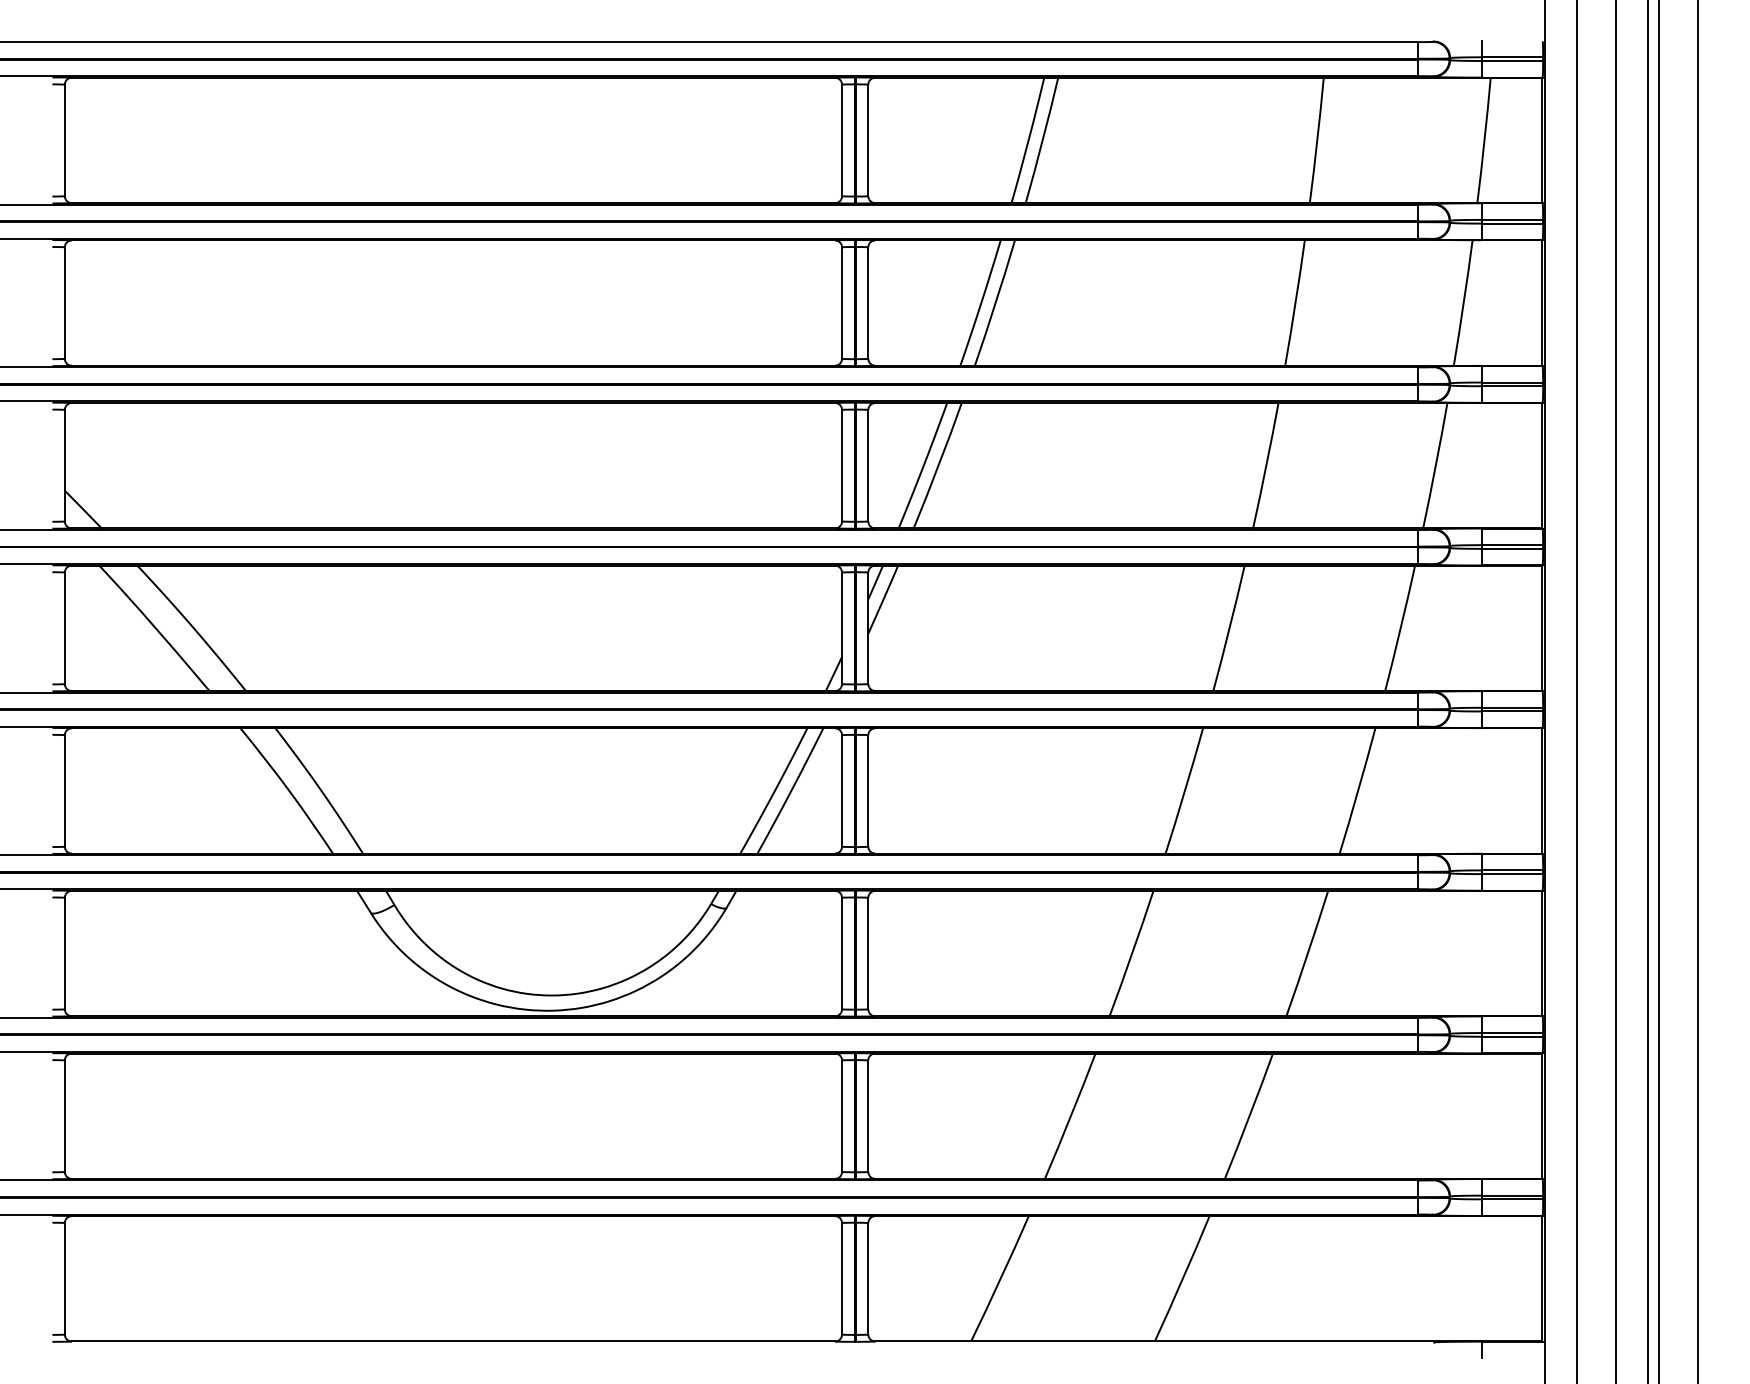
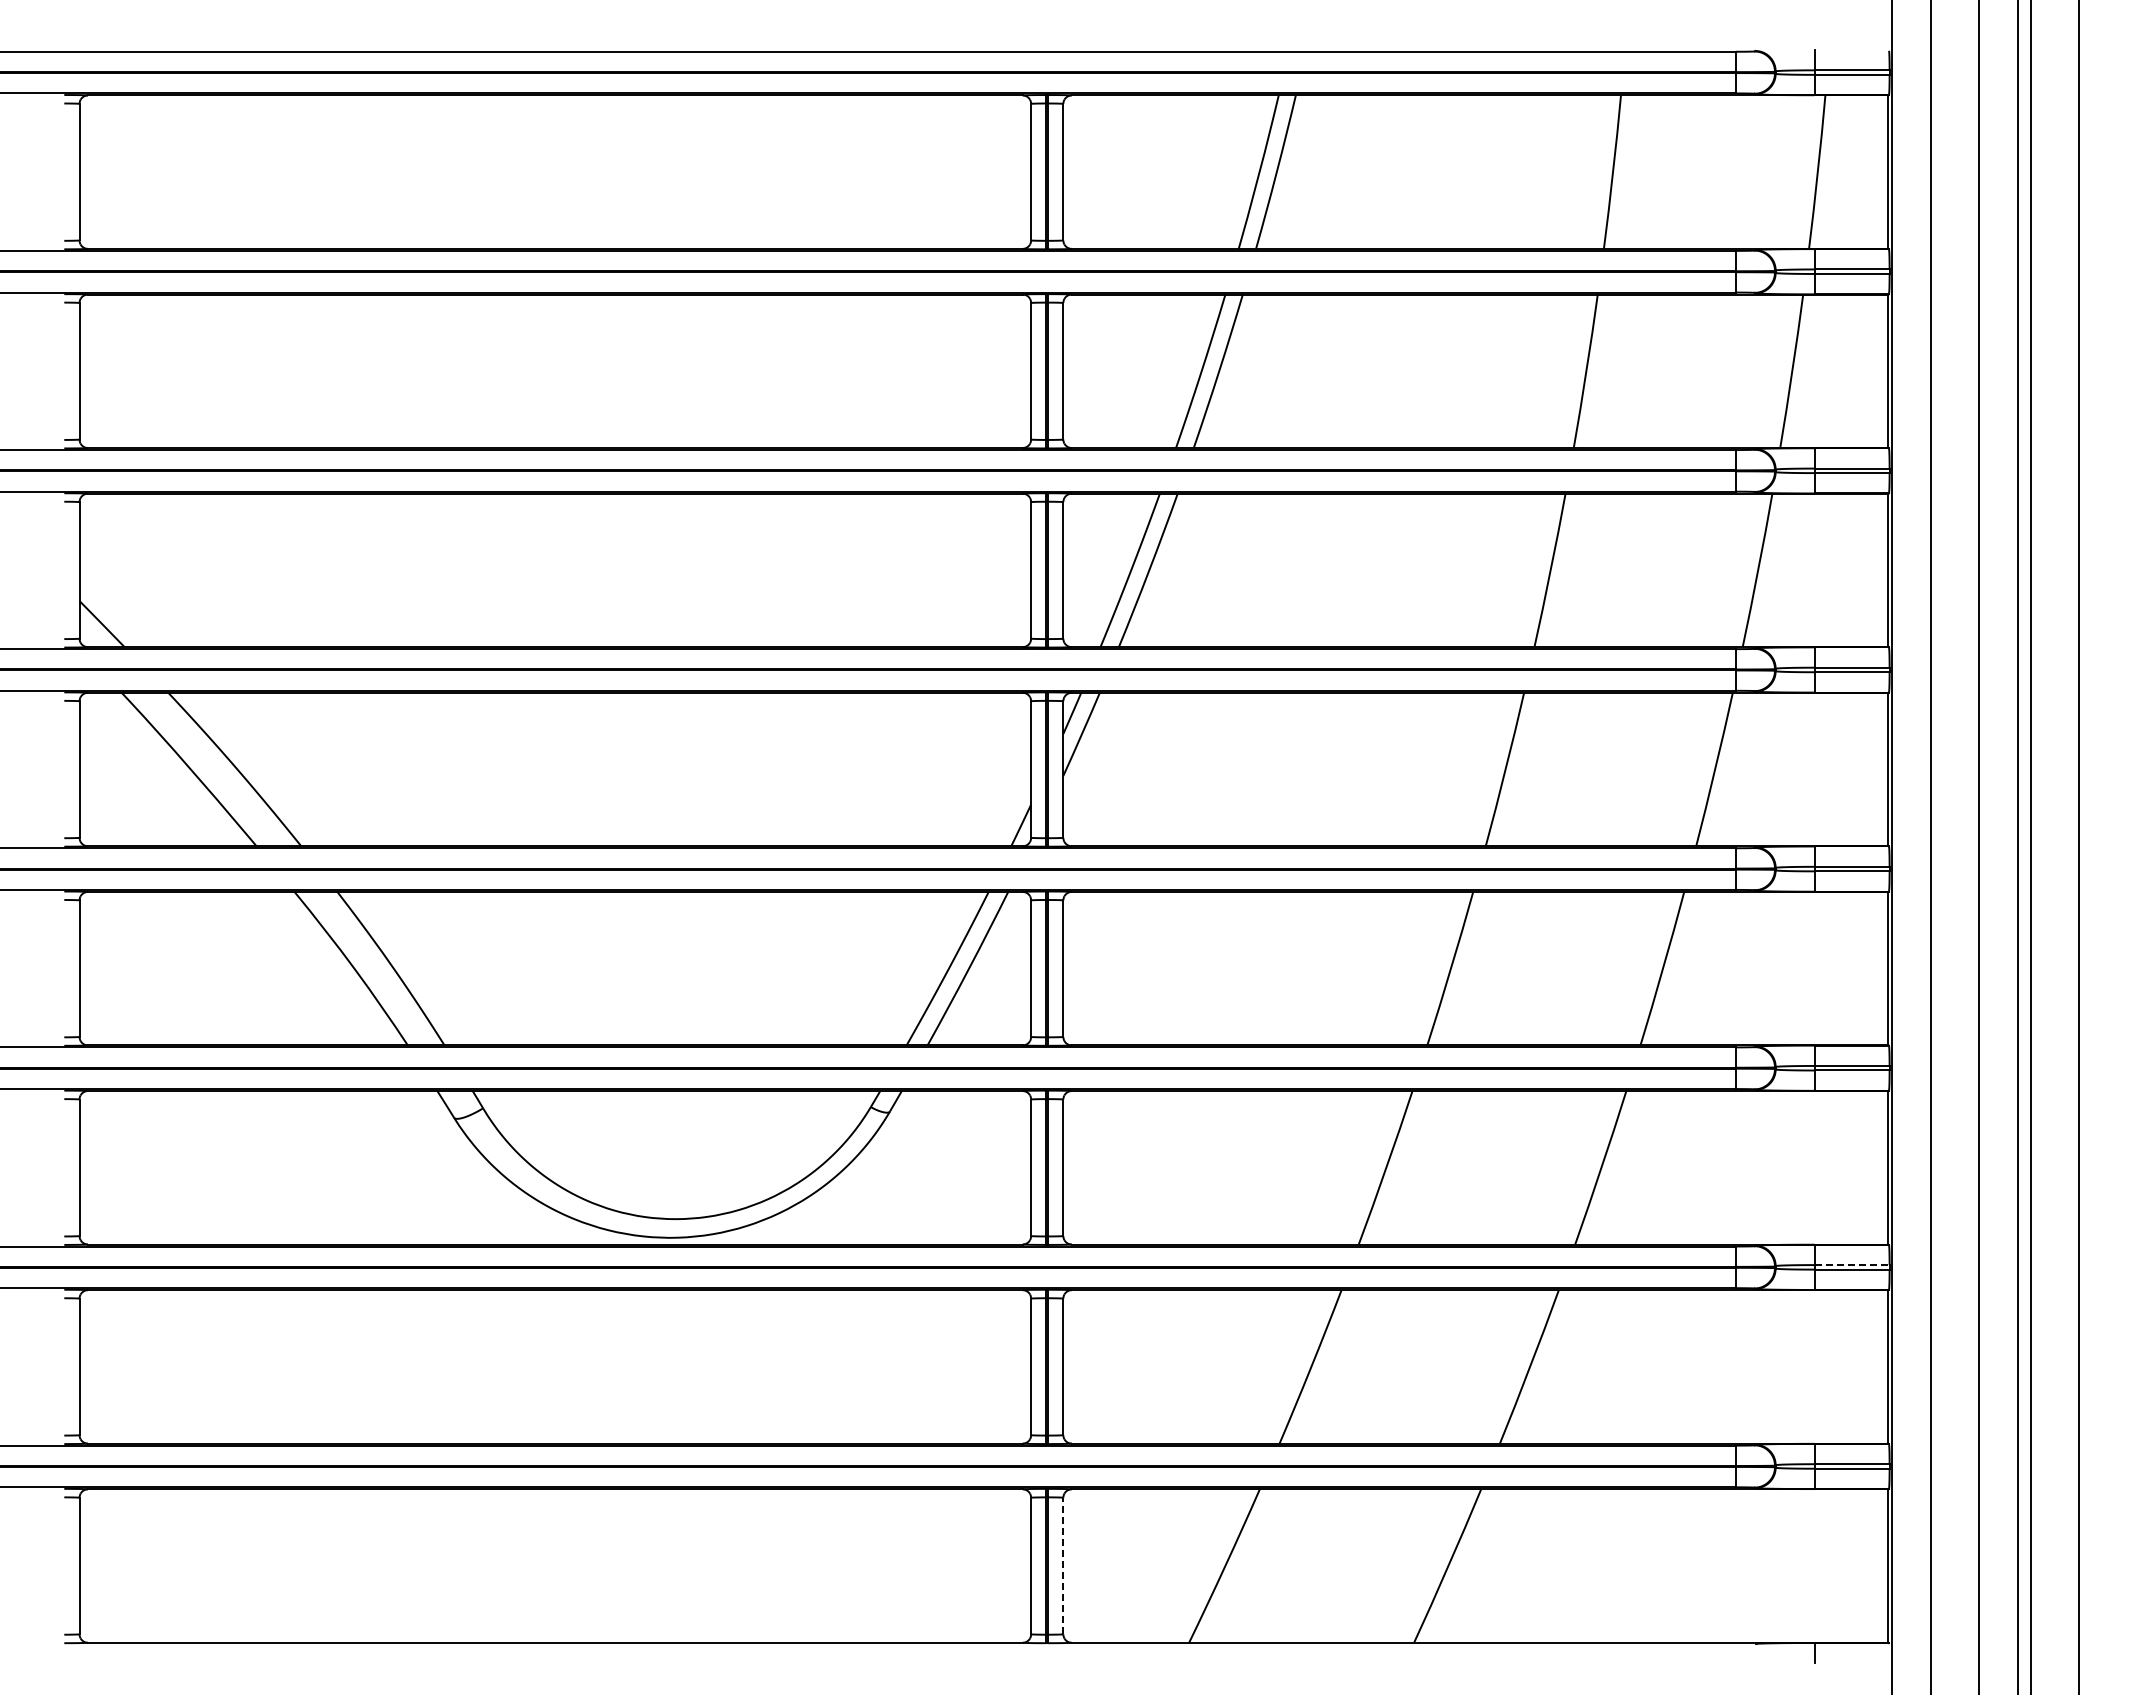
line: (1512, 1033) -> (1852, 1265), solid -> dashed
line: (868, 1278) -> (1063, 1565), solid -> dashed

